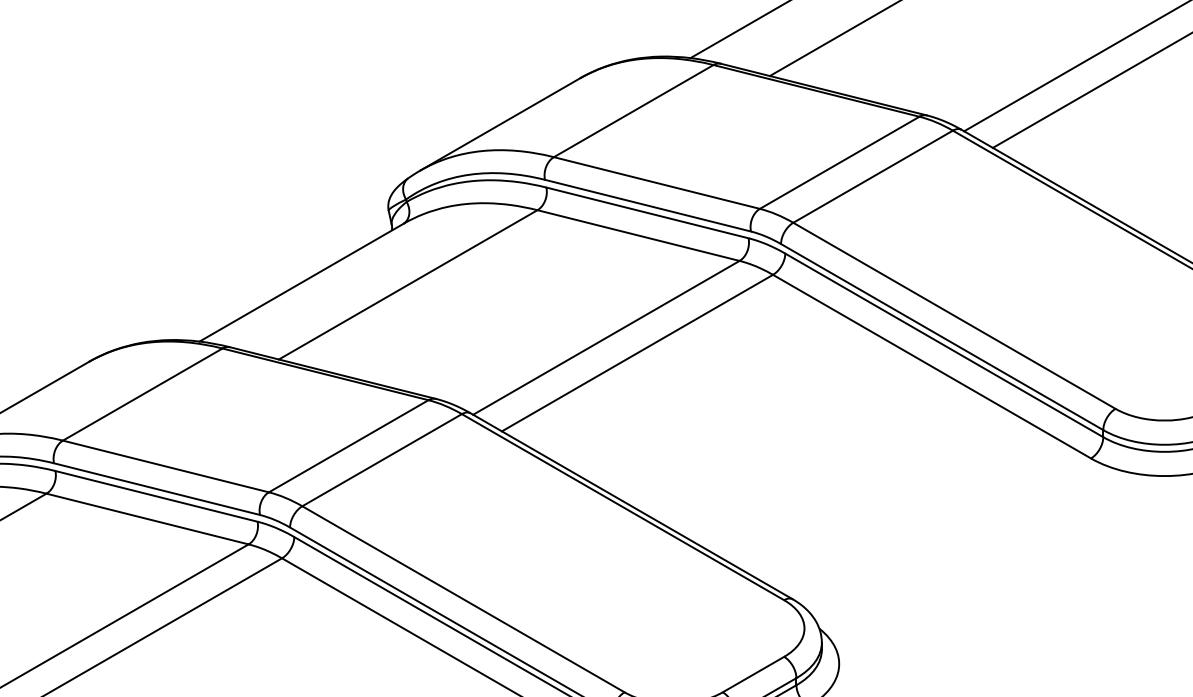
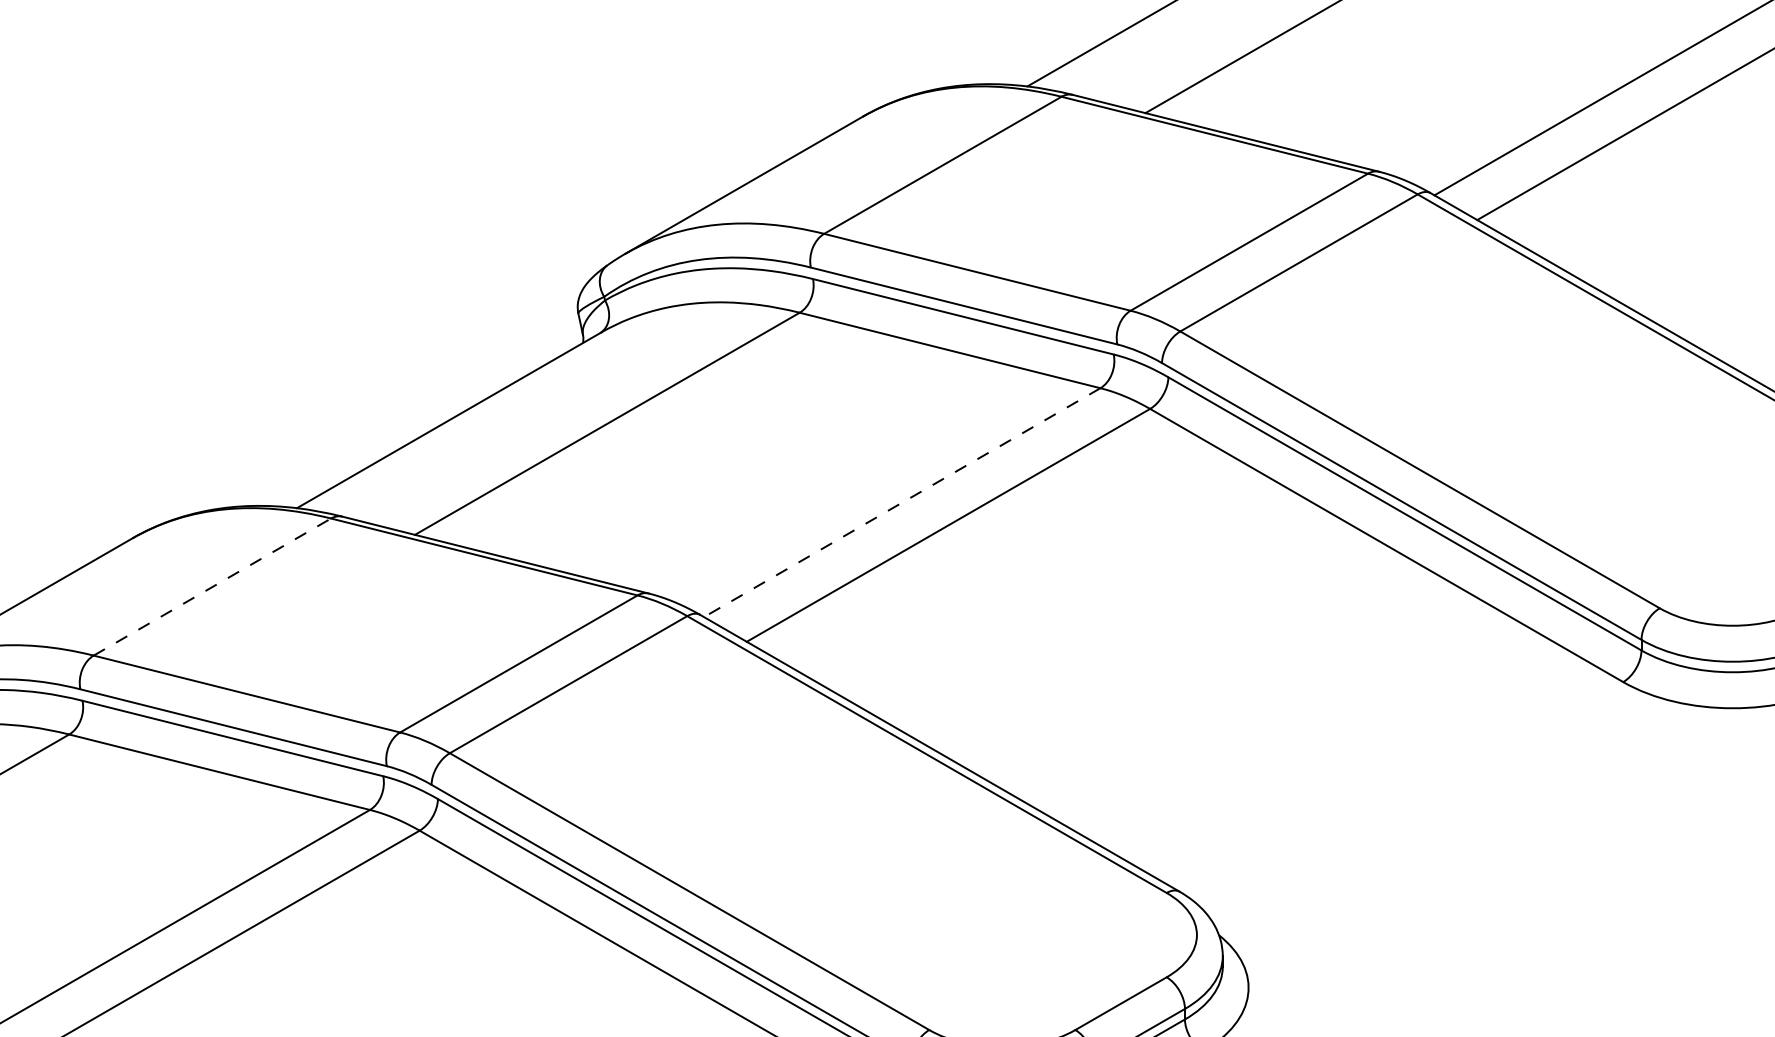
line: (606, 337) -> (902, 502), solid -> dashed
line: (143, 394) -> (213, 586), solid -> dashed

